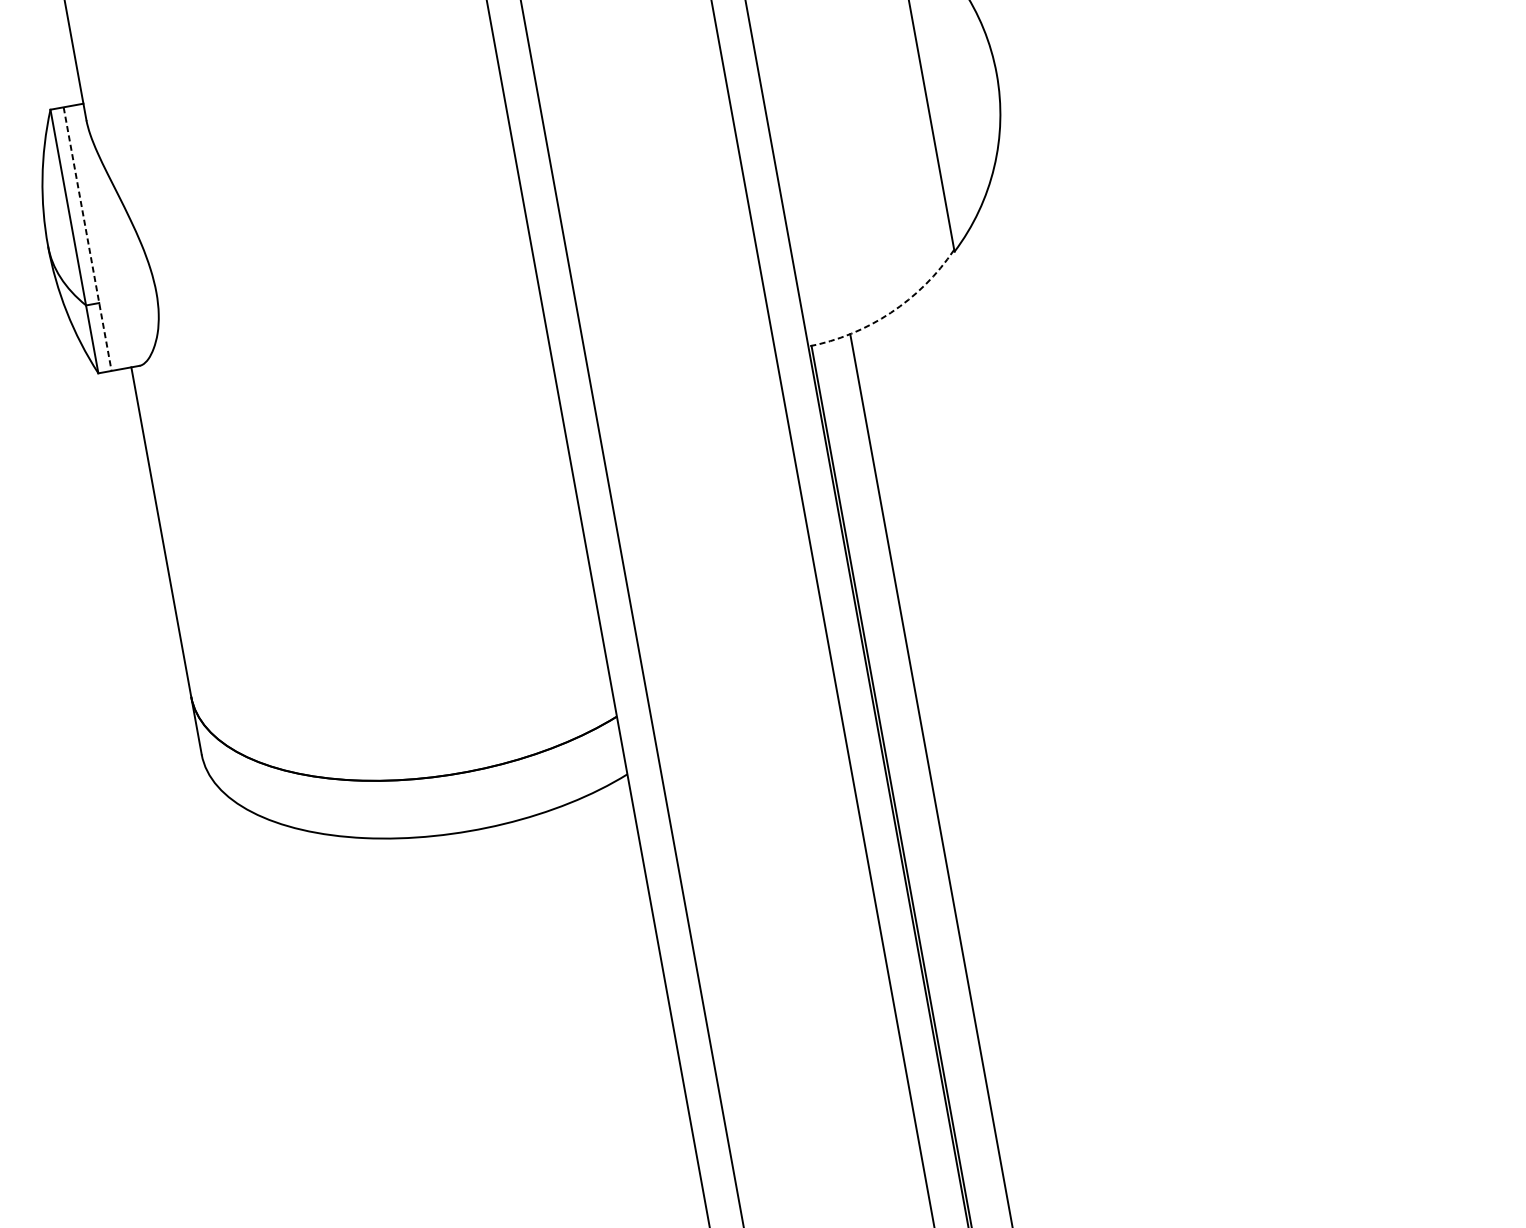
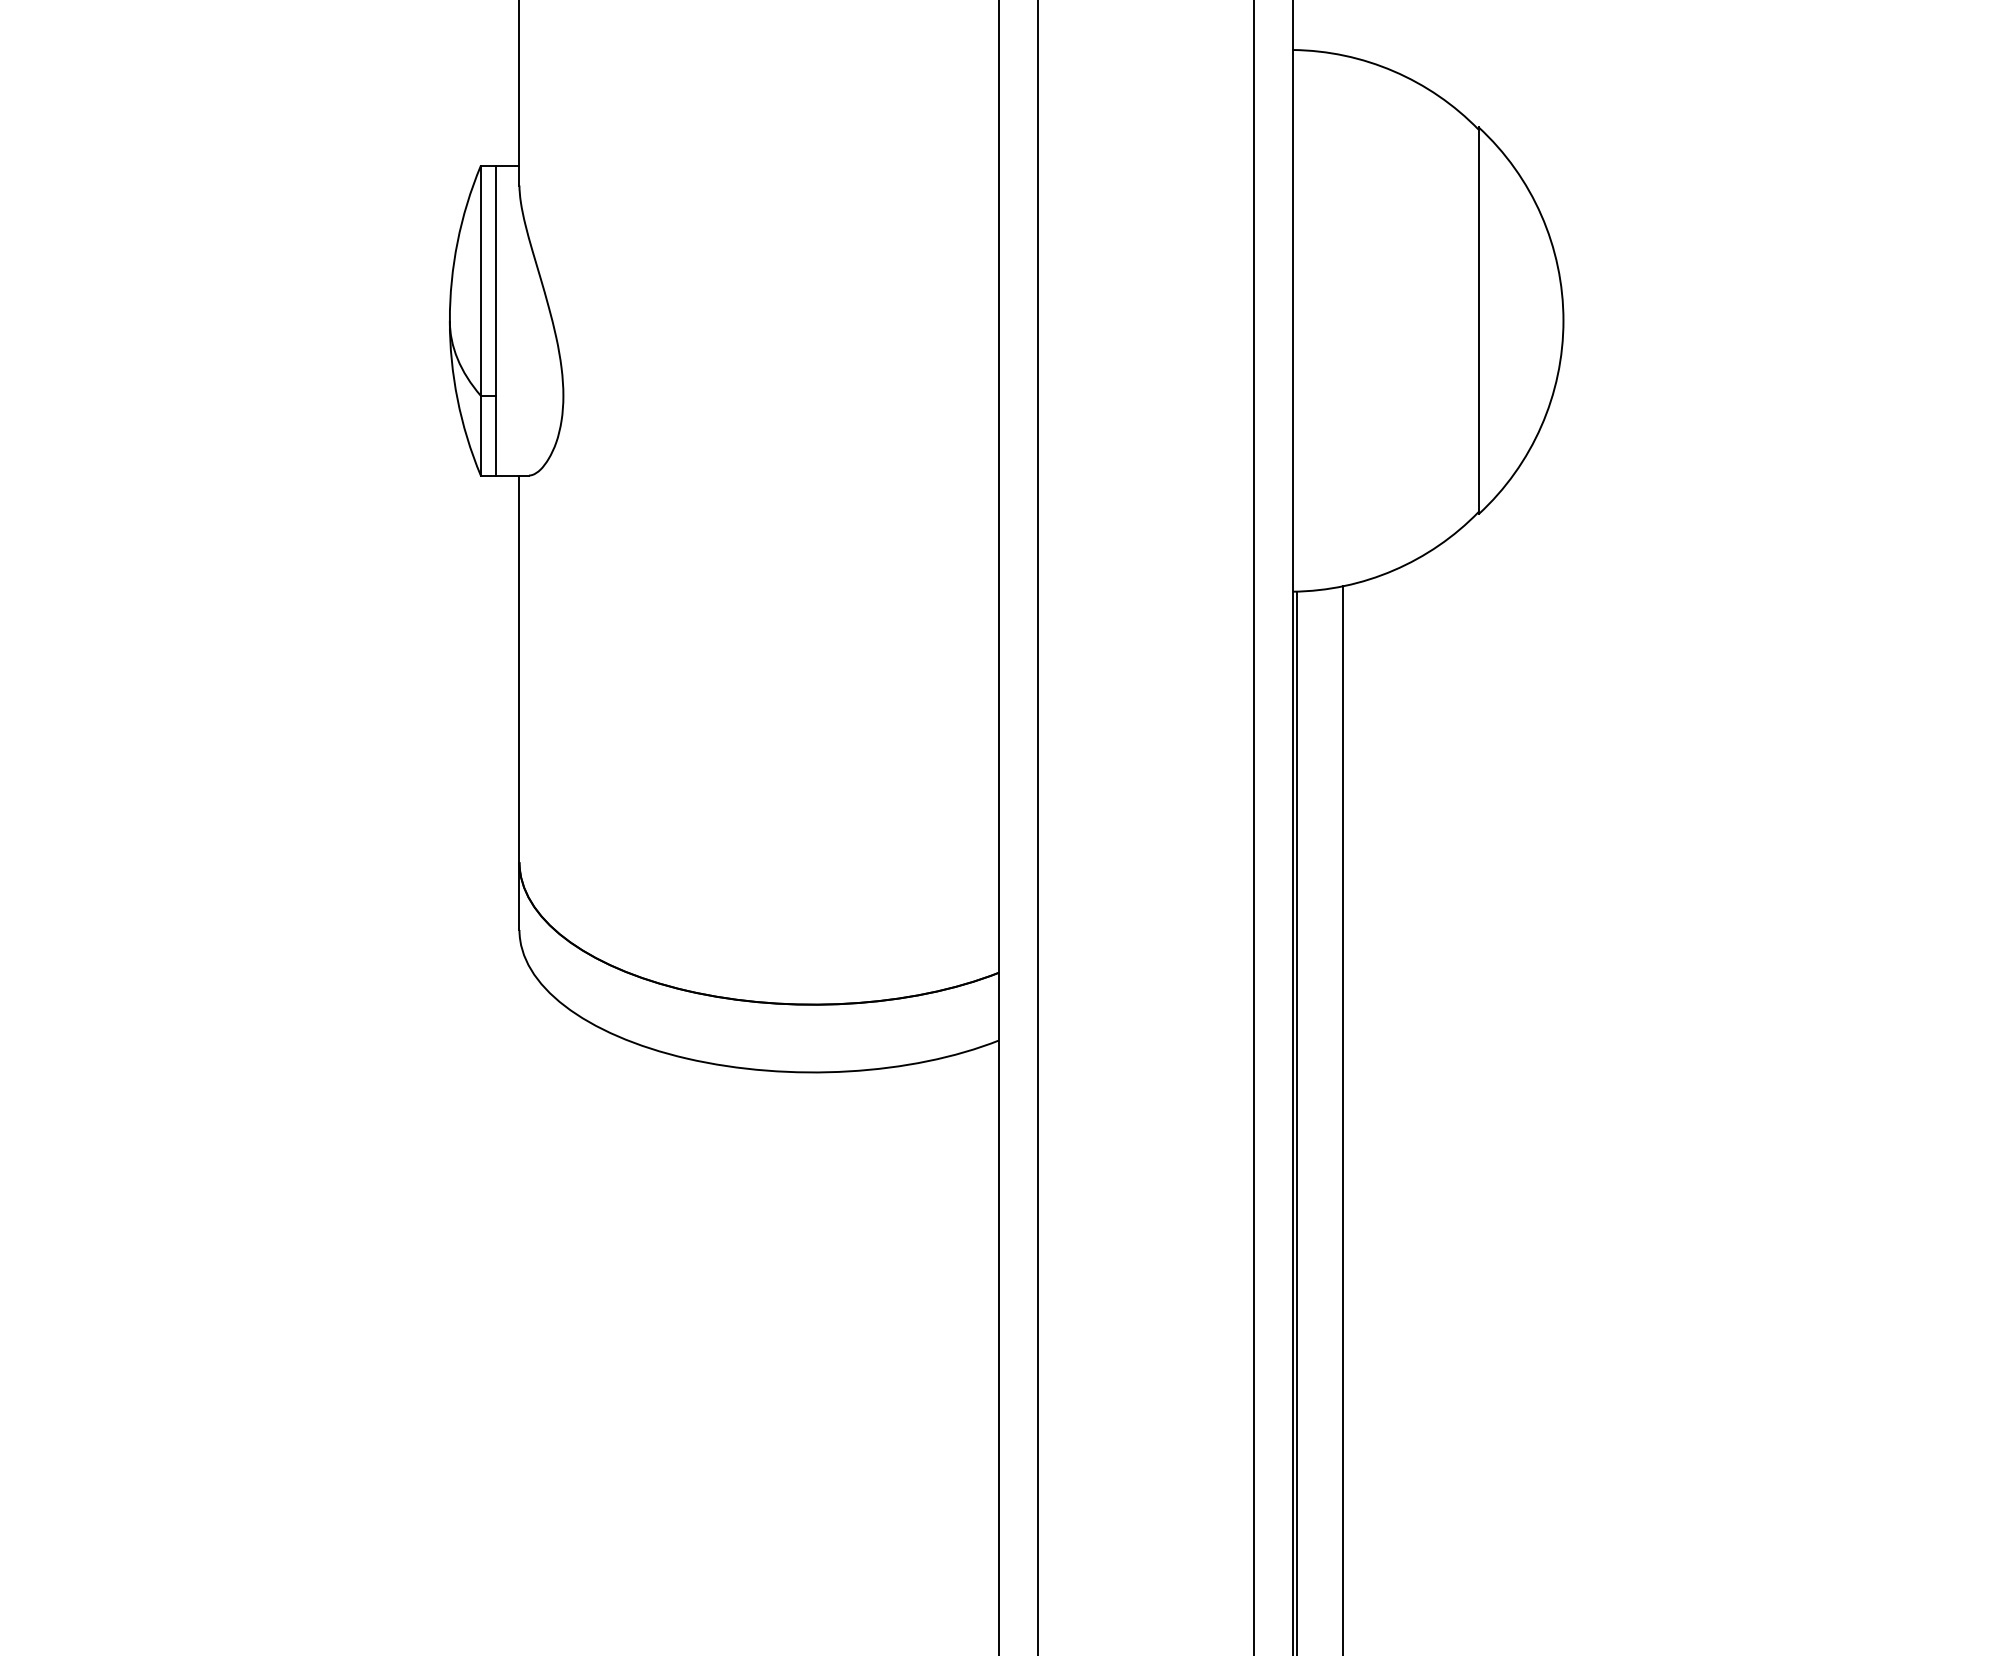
line: (87, 238) -> (496, 320), dashed -> solid
arc: (890, 312) -> (1393, 570), dashed -> solid

